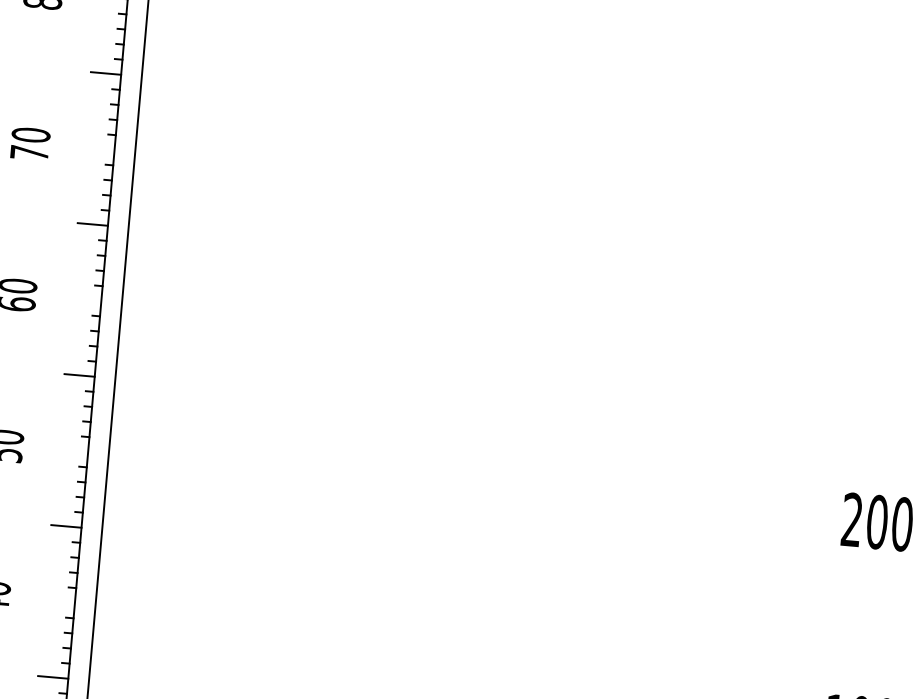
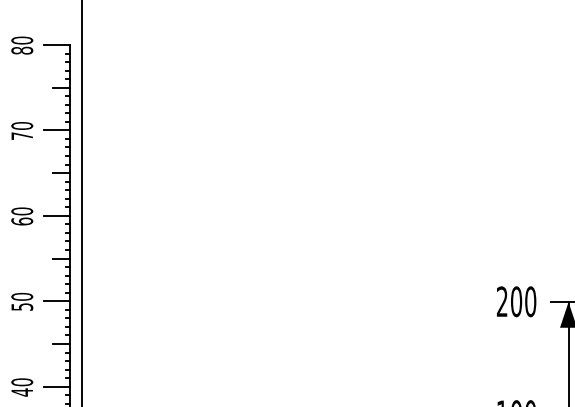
line: (90, 148) -> (56, 130), added
line: (77, 298) -> (56, 215), added
line: (64, 450) -> (56, 301), added
line: (51, 600) -> (56, 386), added

